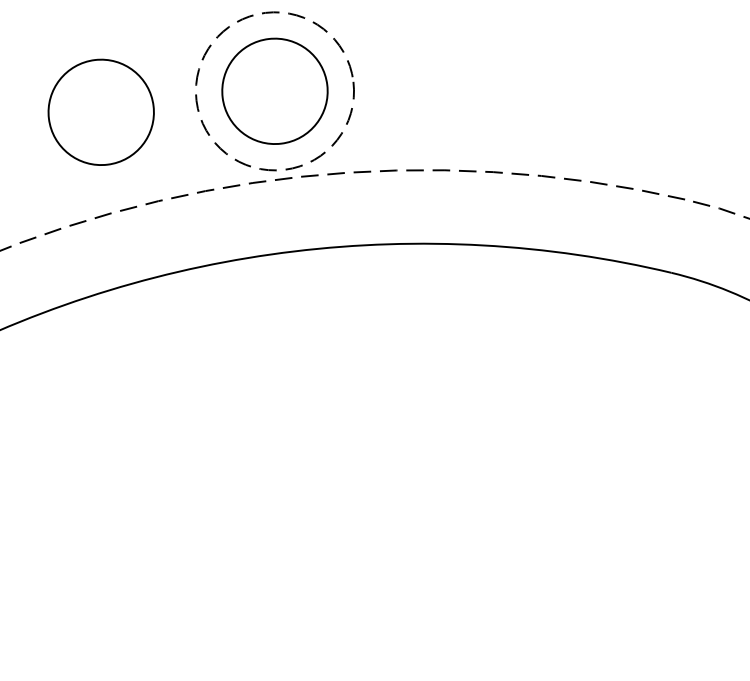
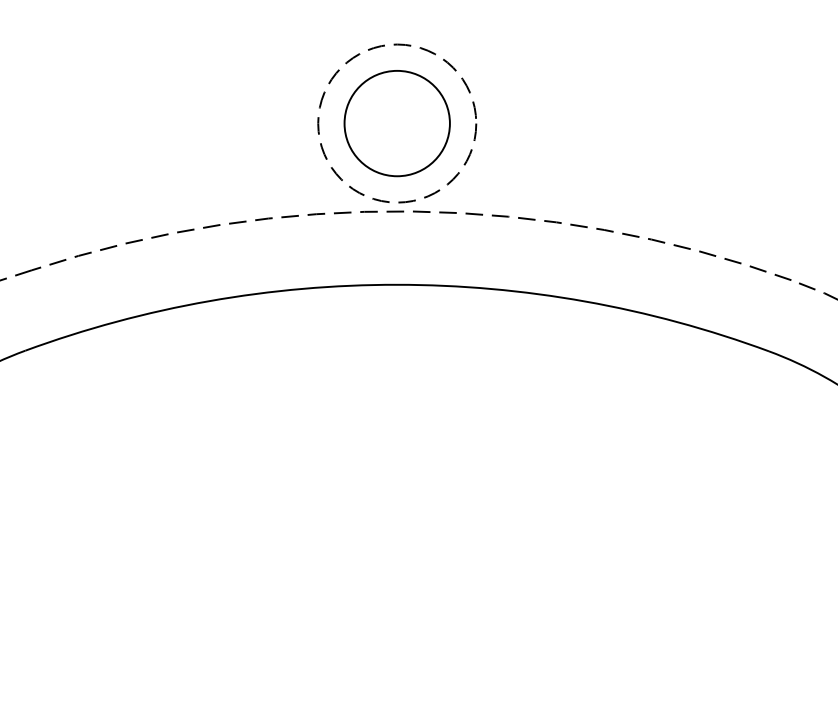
part: (100, 112) -> (221, 123), removed

